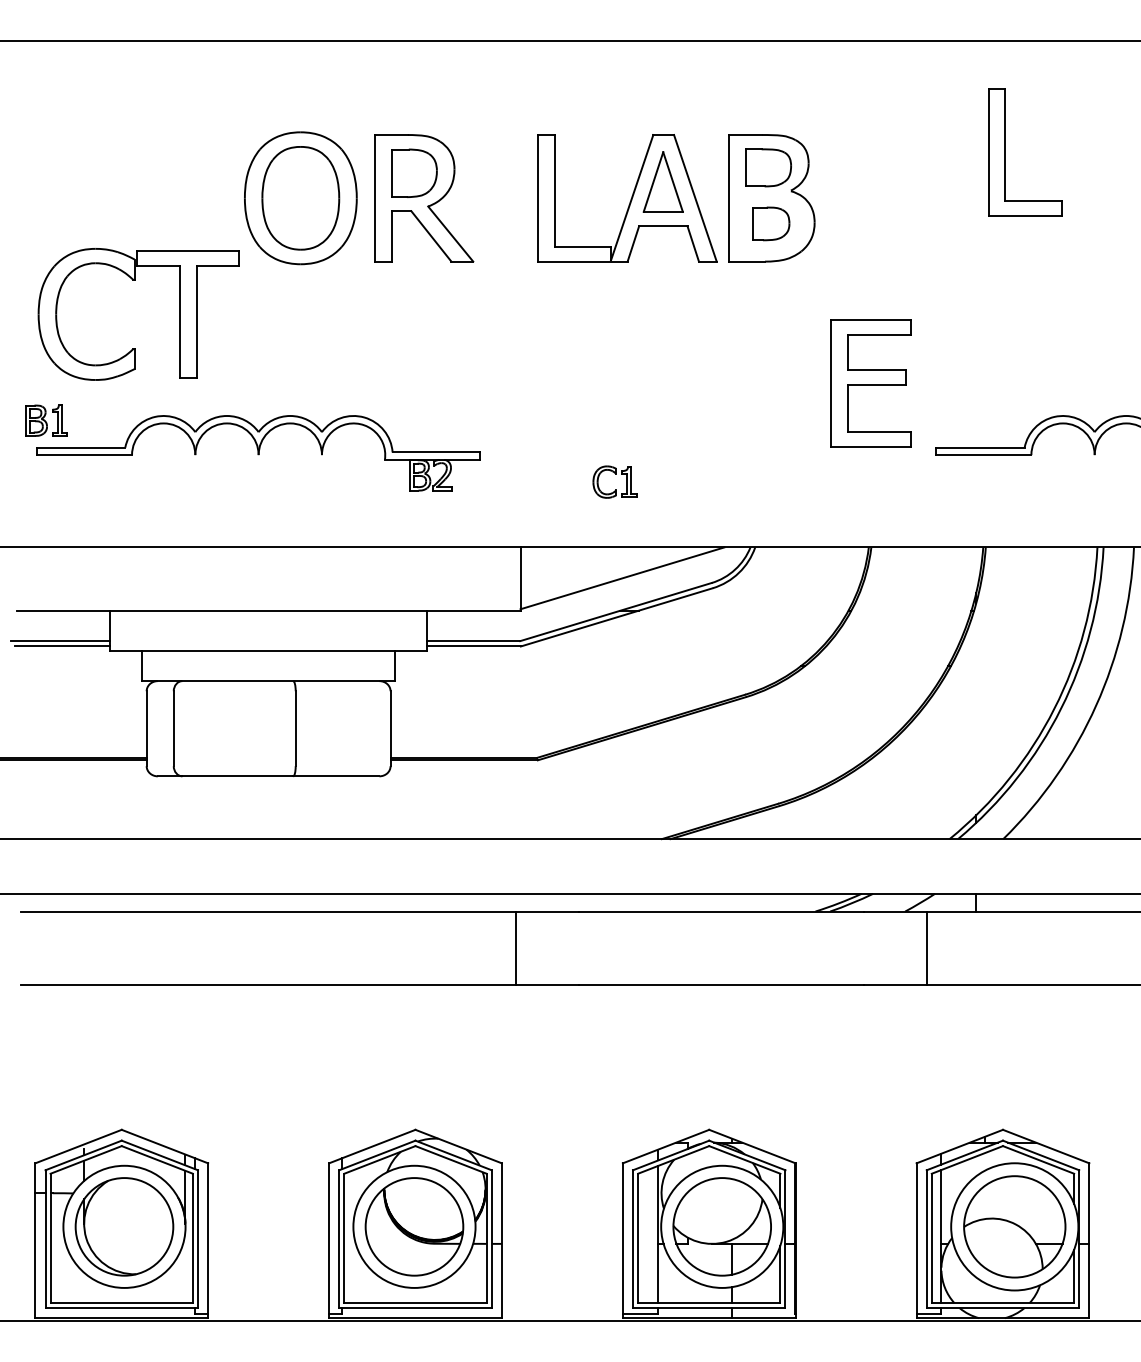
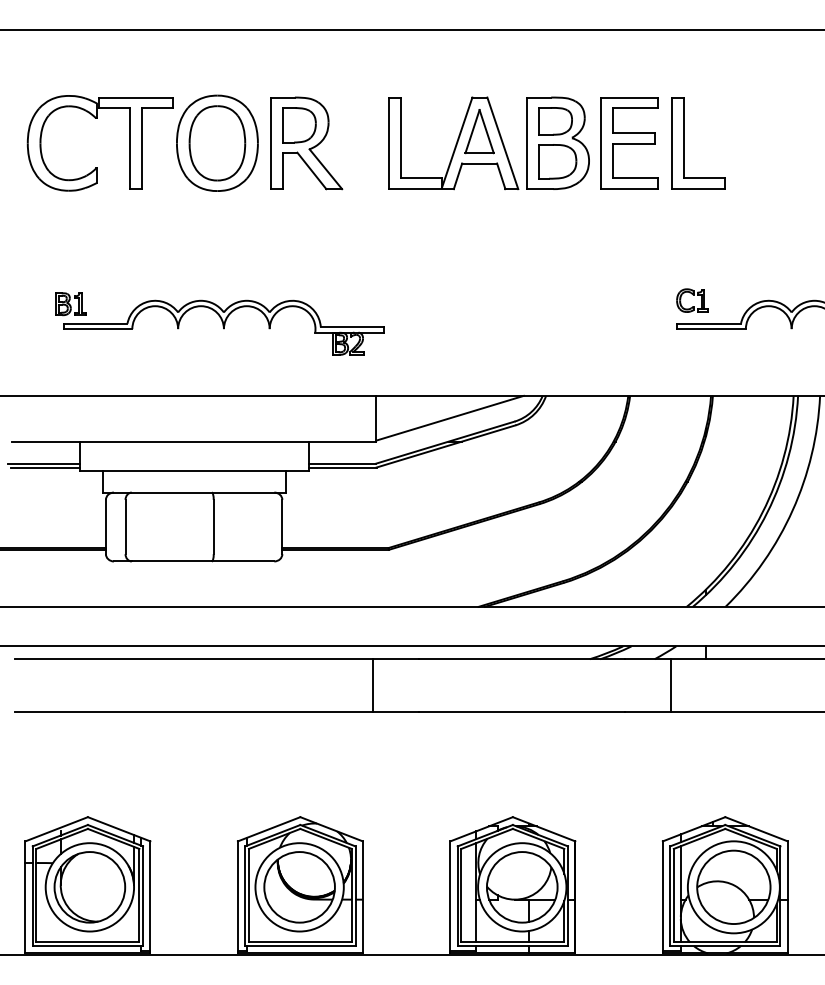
part: (1005, 152) -> (684, 143), moved
part: (770, 223) -> (557, 161), size x1.43
part: (135, 347) -> (97, 167), moved
part: (870, 383) -> (629, 143), moved
part: (252, 447) -> (219, 323), moved
part: (614, 481) -> (692, 300), moved

